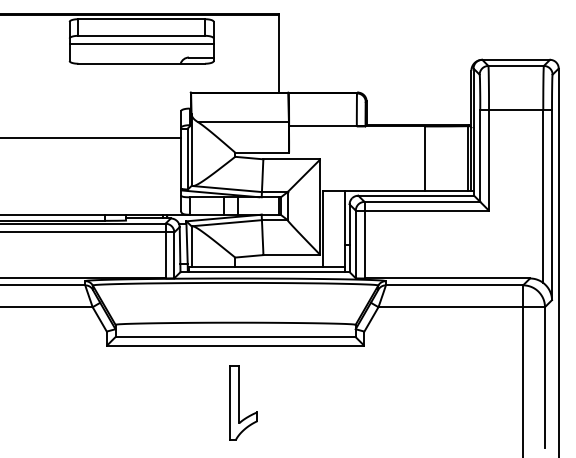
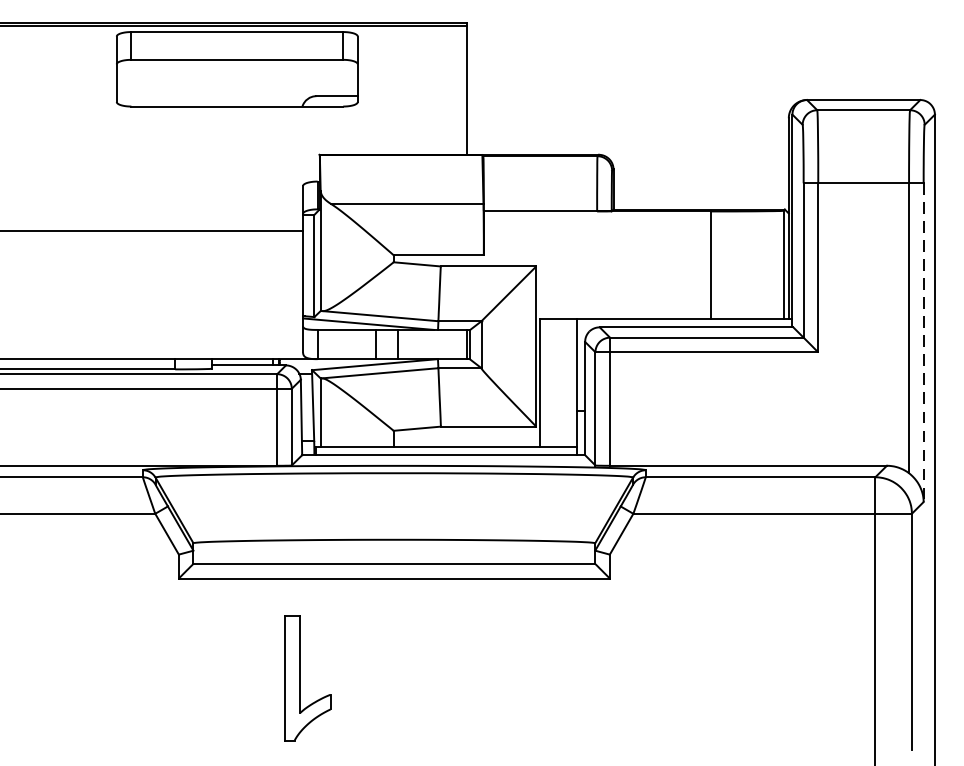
line: (141, 44) -> (236, 74), removed
line: (552, 205) -> (924, 343), solid -> dashed
part: (243, 402) -> (307, 678), moved

